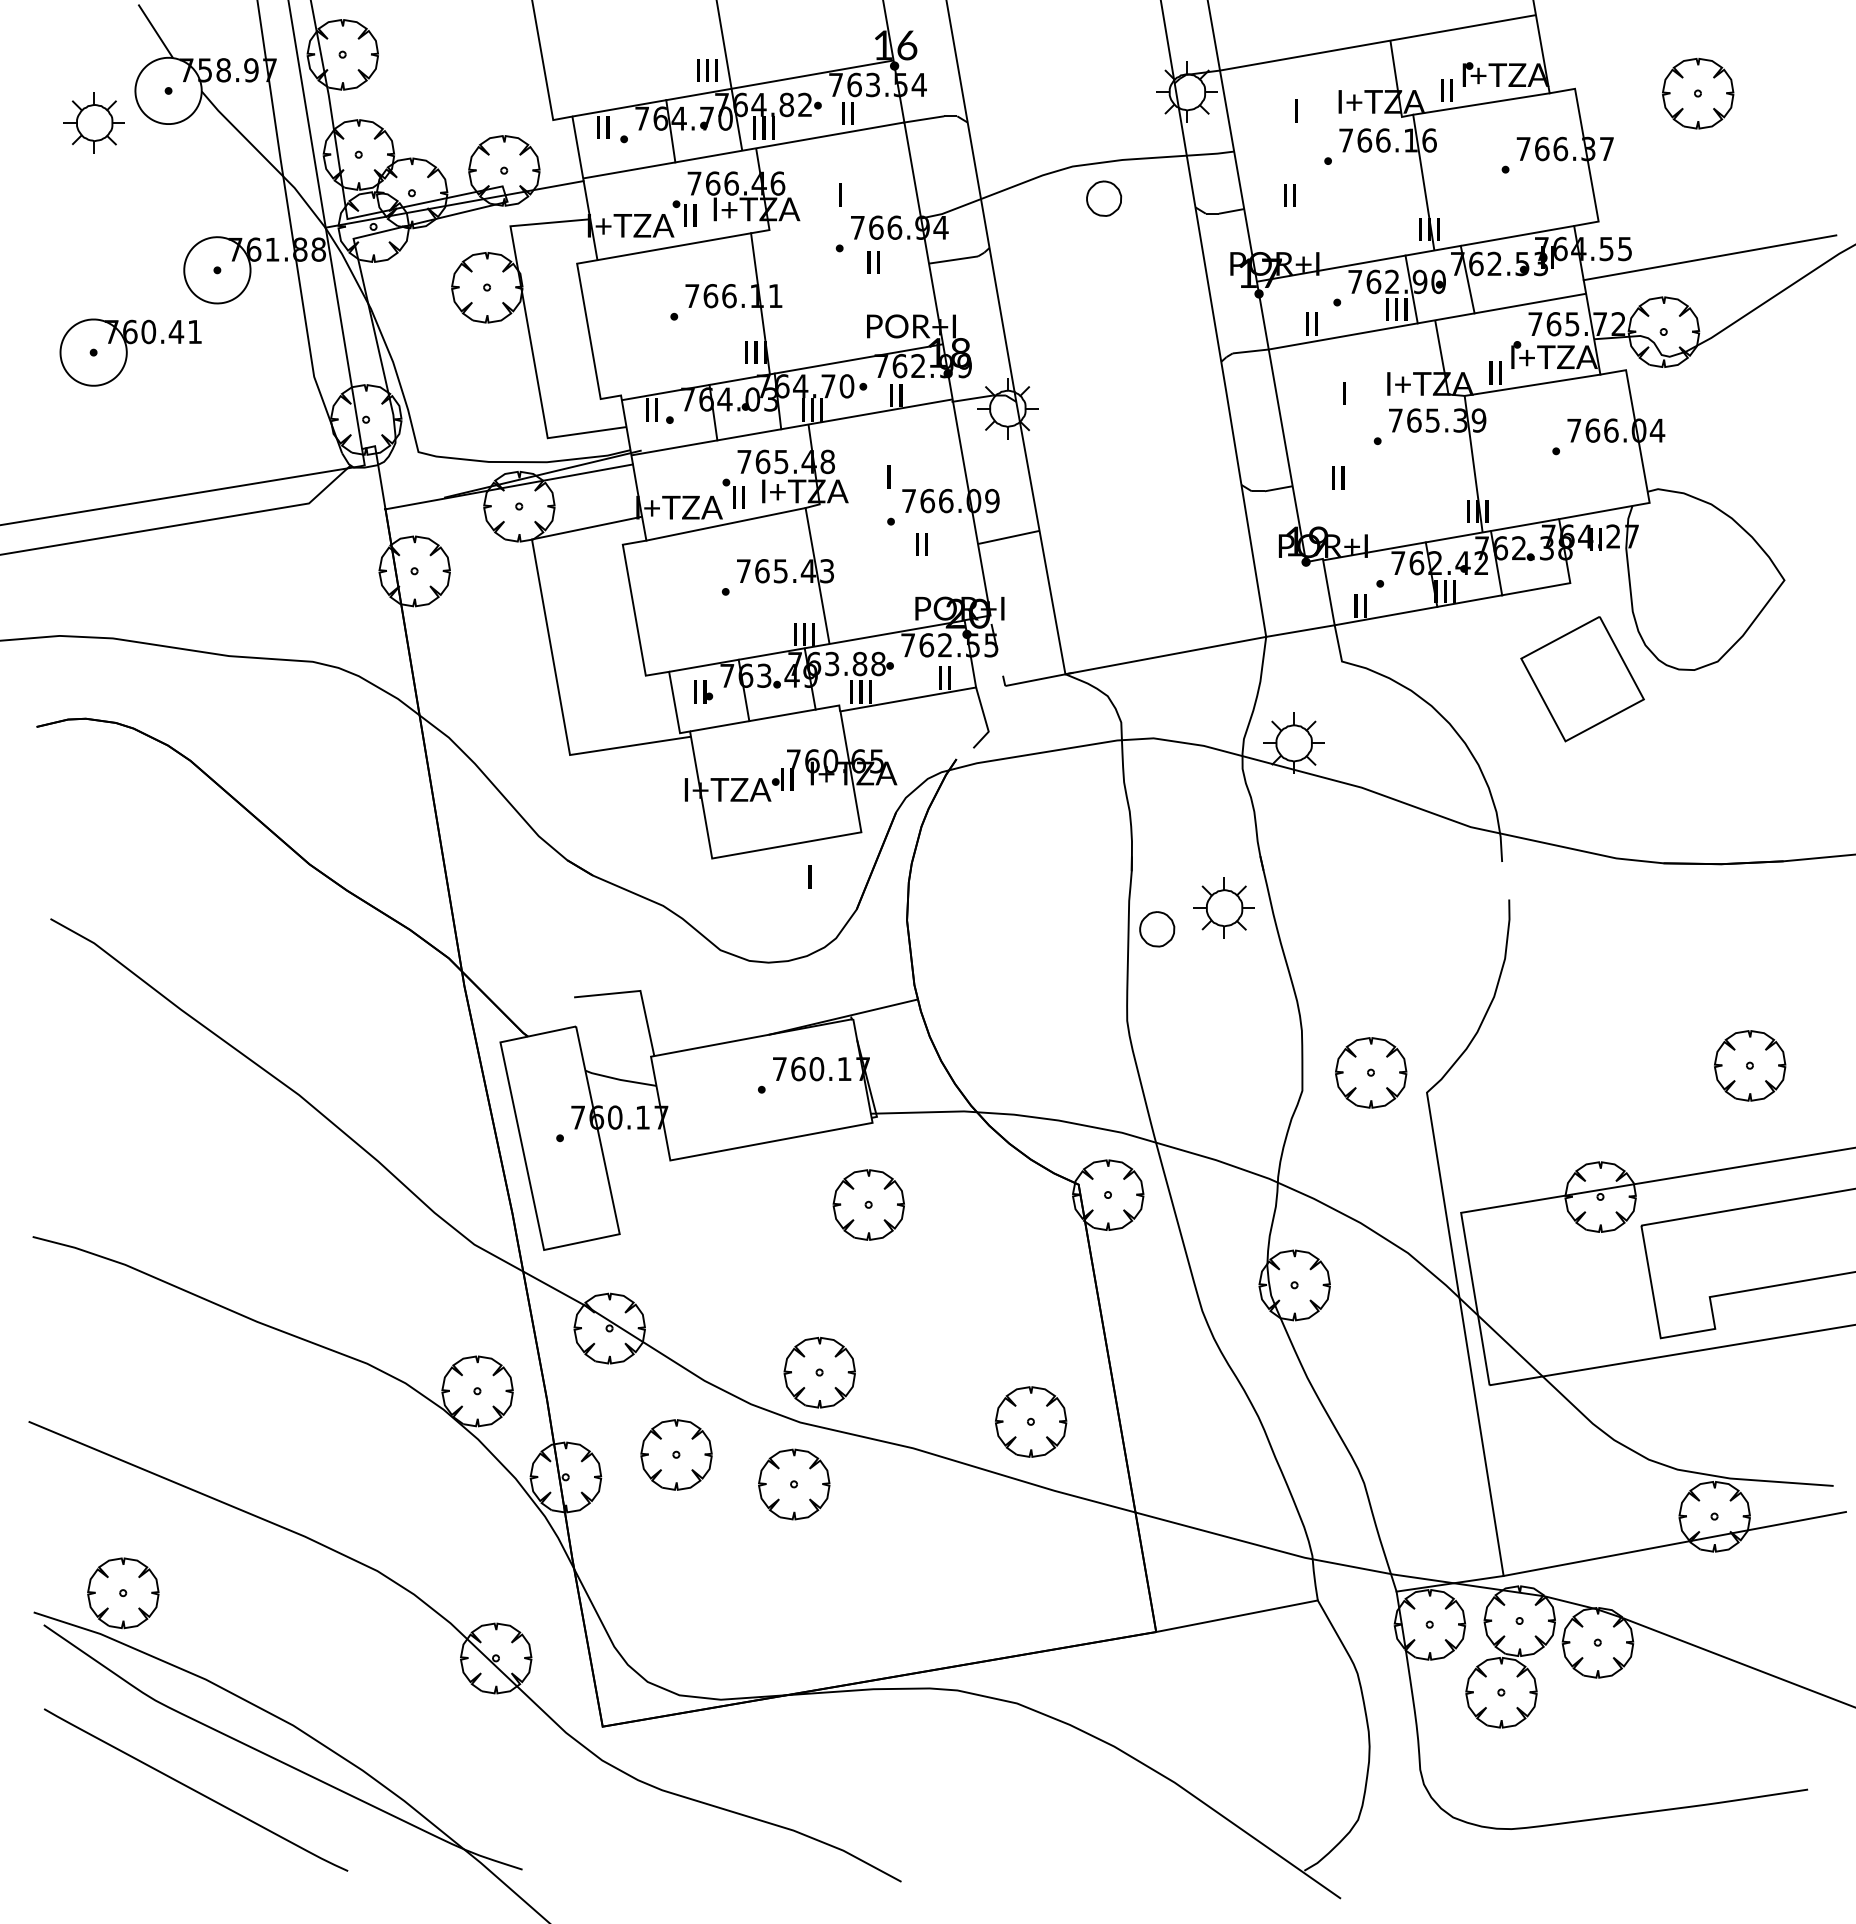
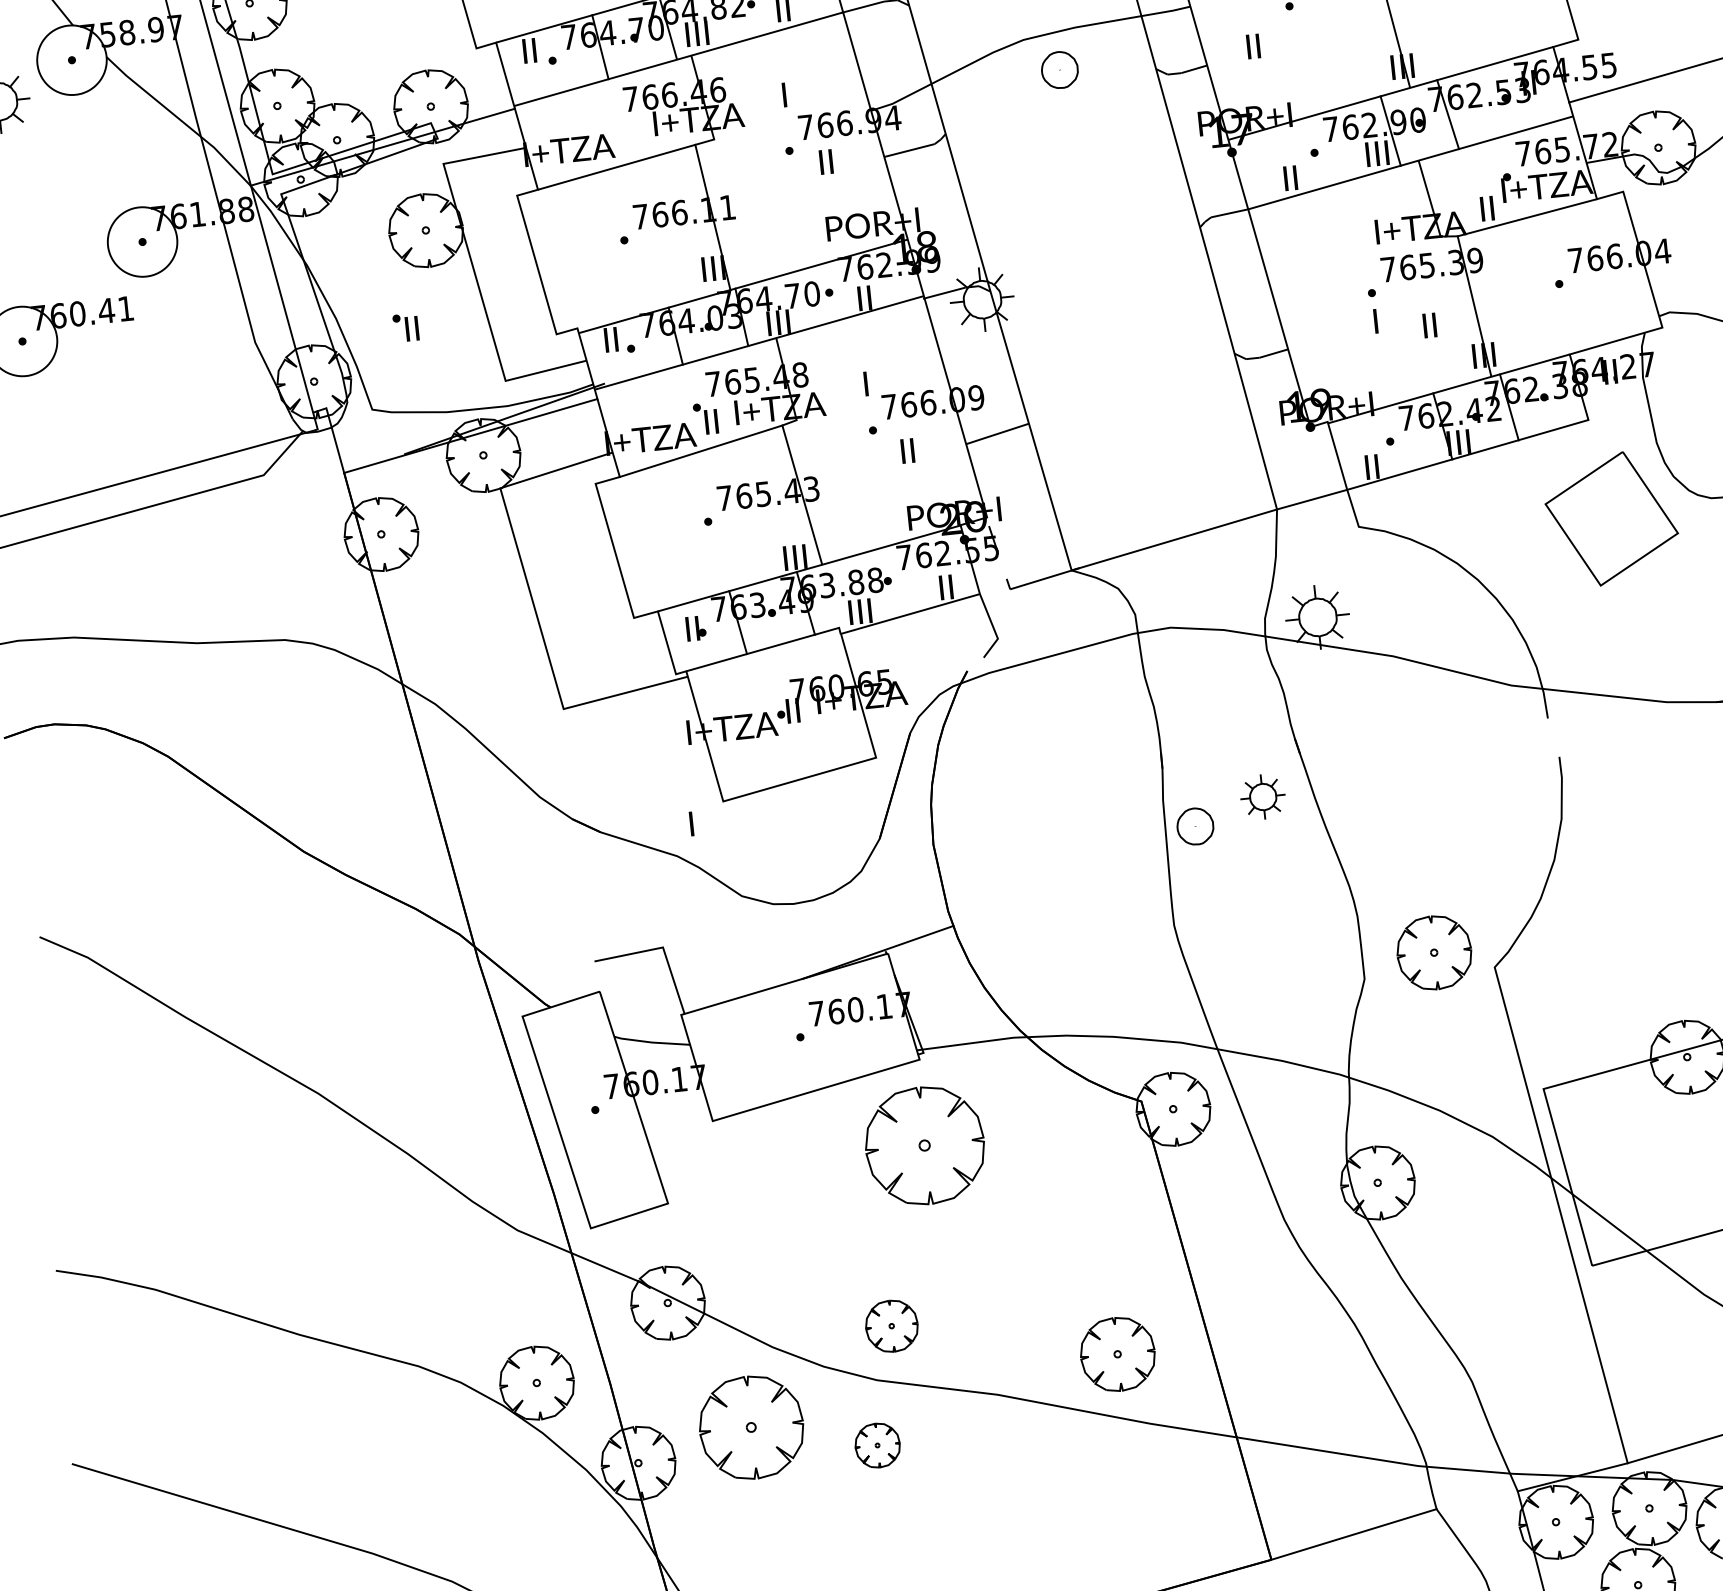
part: (684, 213) -> (405, 327), moved
text: (1344, 393) -> (1375, 321), moved
text: (1338, 477) -> (1429, 325), moved
text: (809, 876) -> (691, 823), moved
part: (1223, 907) -> (1262, 796), size x0.7
part: (868, 1204) -> (924, 1145), size x1.6
part: (819, 1372) -> (891, 1325), size x0.7
part: (676, 1454) -> (751, 1427), size x1.4
part: (794, 1484) -> (877, 1445), size x0.6

